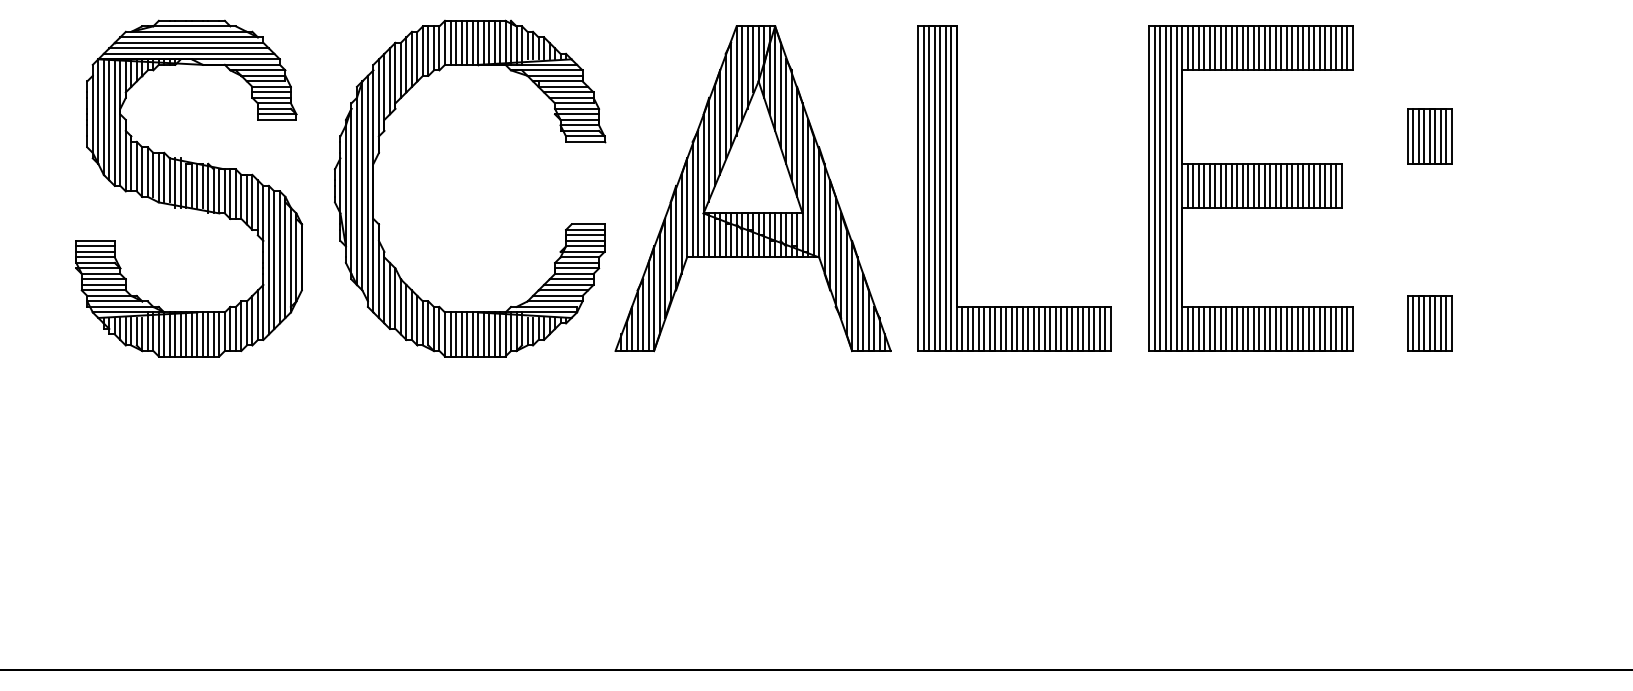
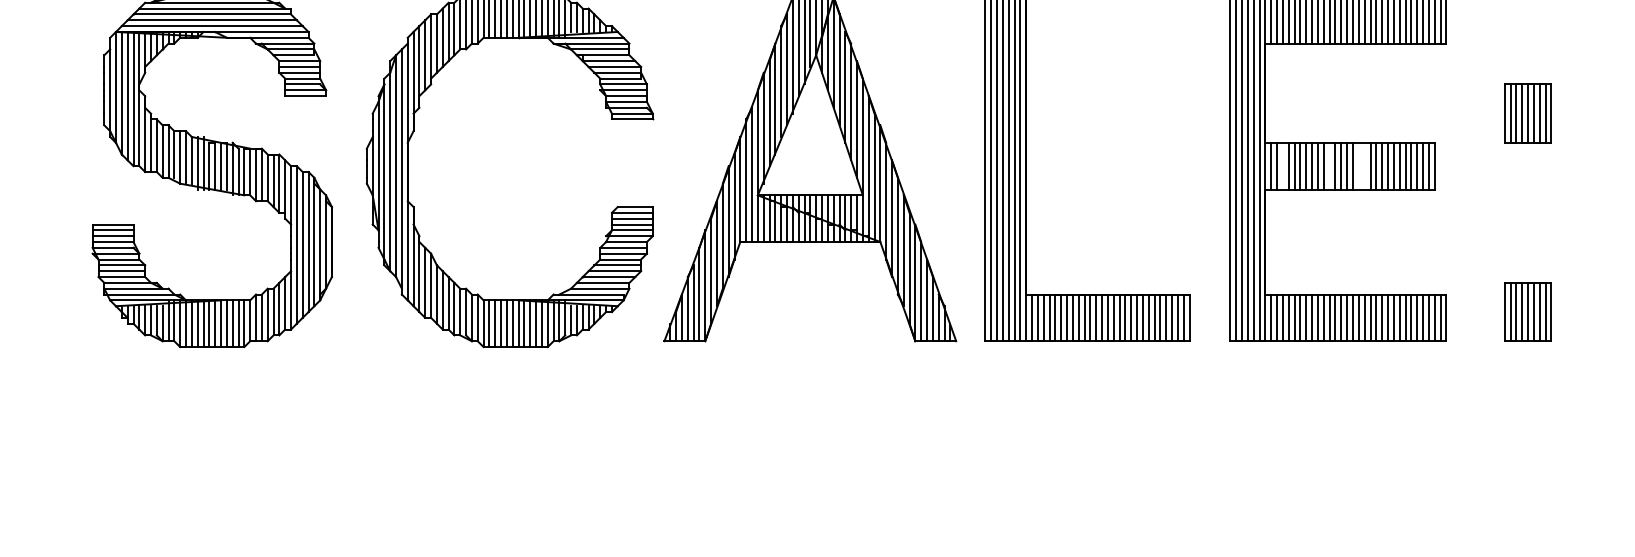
line: (1198, 185) -> (1282, 165), removed
line: (1242, 185) -> (1329, 165), removed
line: (1270, 185) -> (1358, 165), removed
line: (1275, 185) -> (1364, 165), removed

